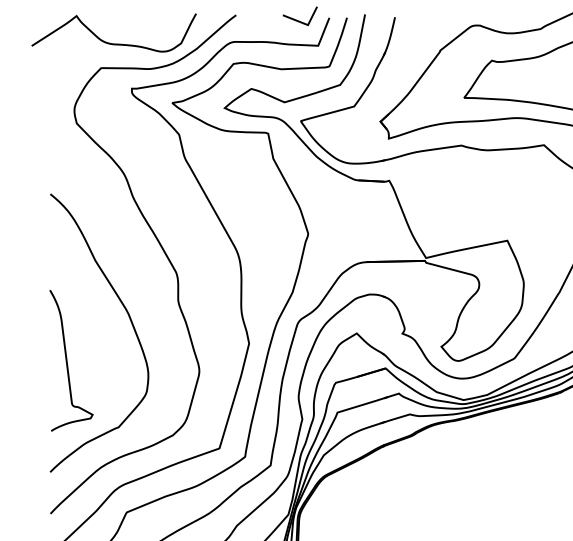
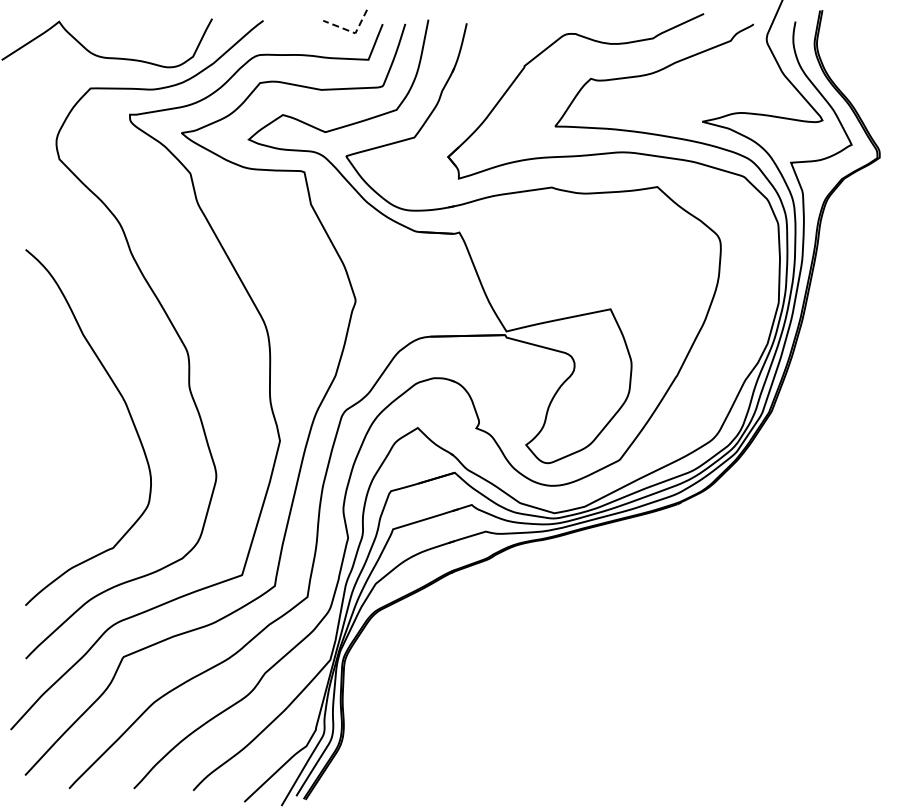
line: (304, 23) -> (351, 31), solid -> dashed
curve: (67, 360) -> (47, 462), removed

